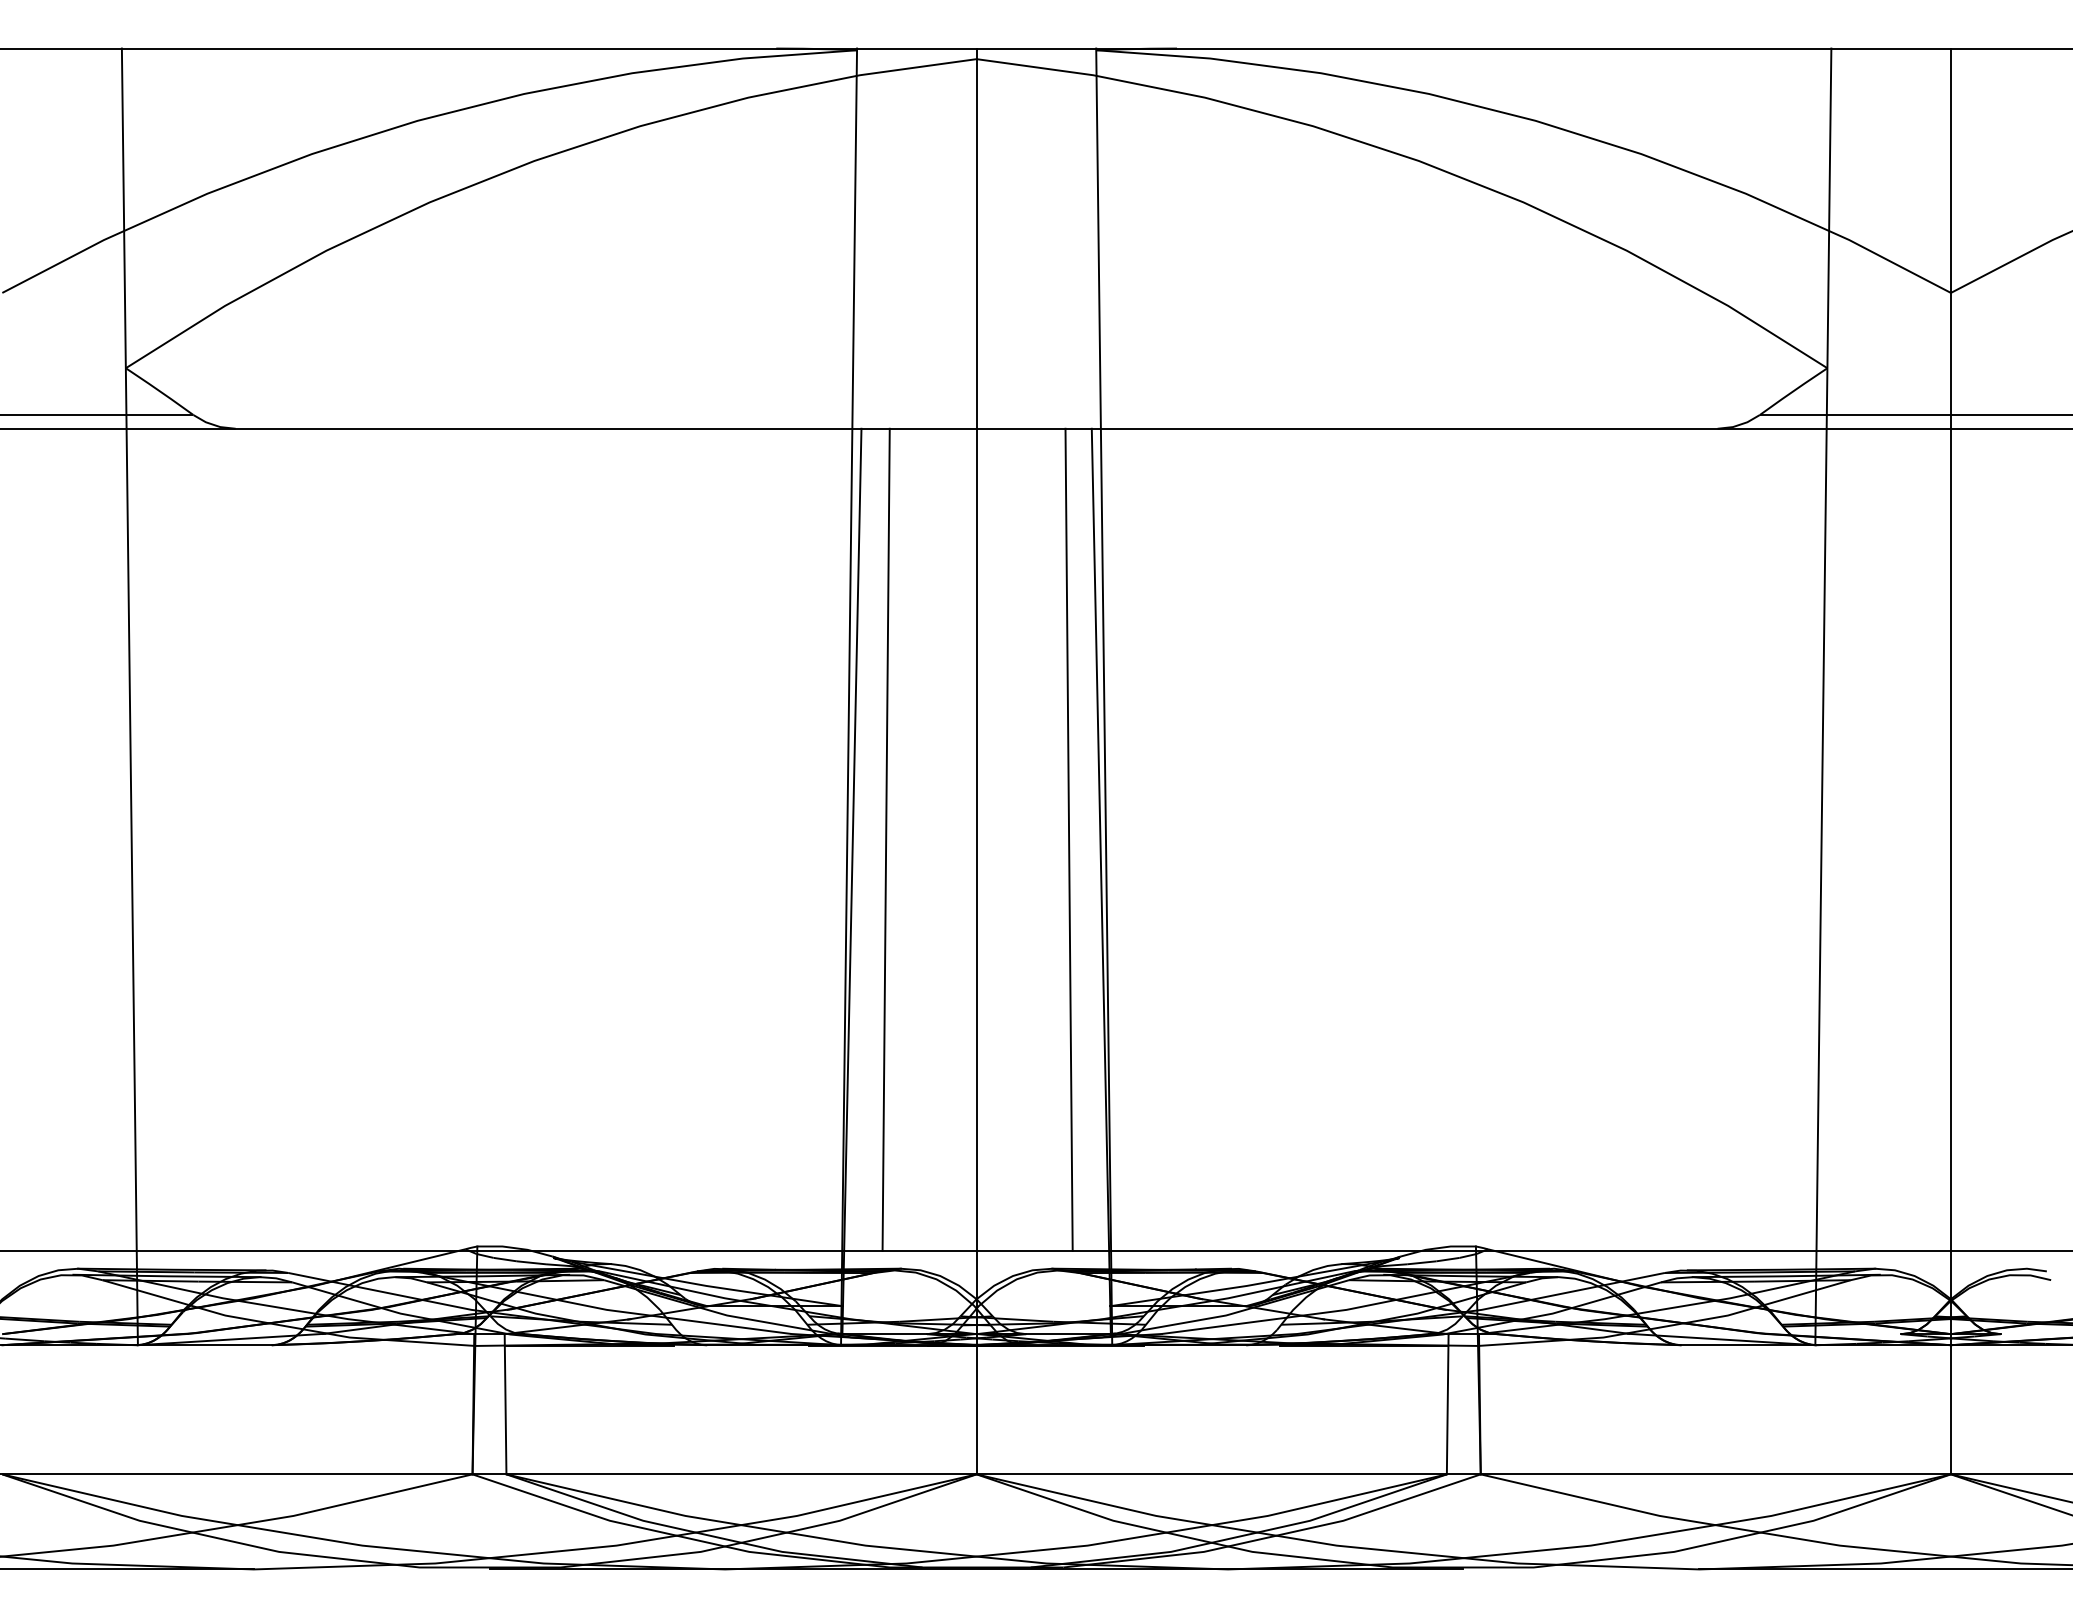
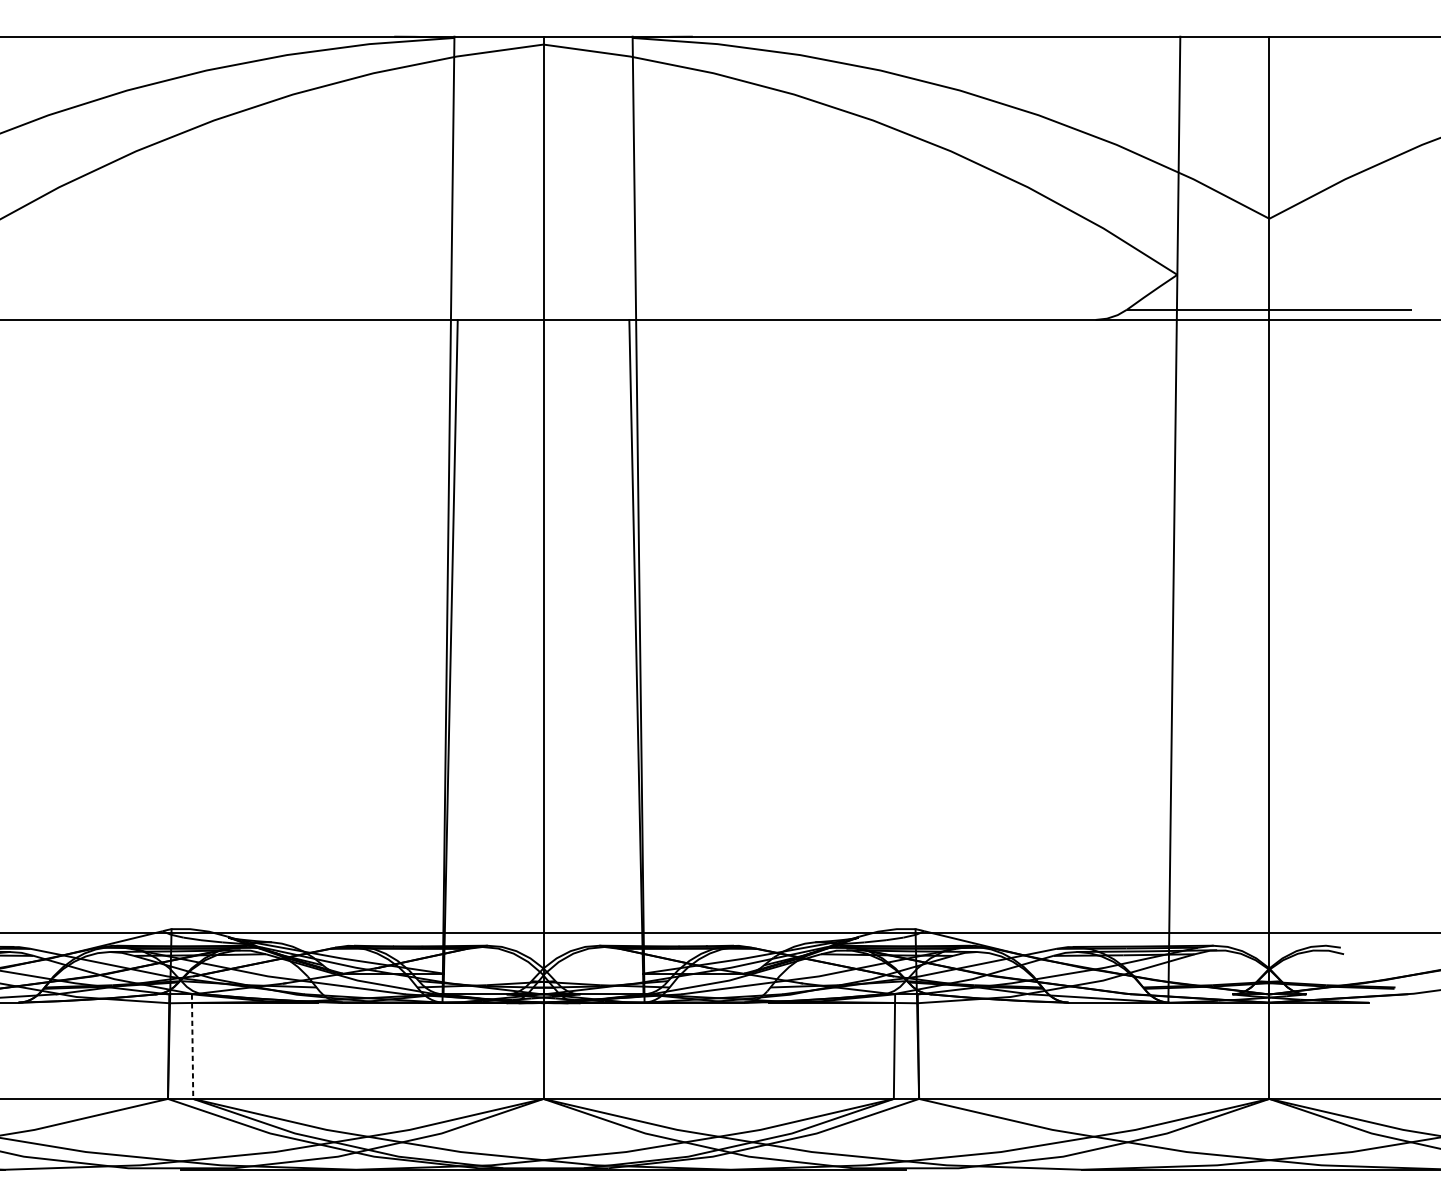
line: (885, 839) -> (475, 625), removed
line: (1068, 839) -> (611, 625), removed
line: (505, 1404) -> (192, 1046), solid -> dashed

